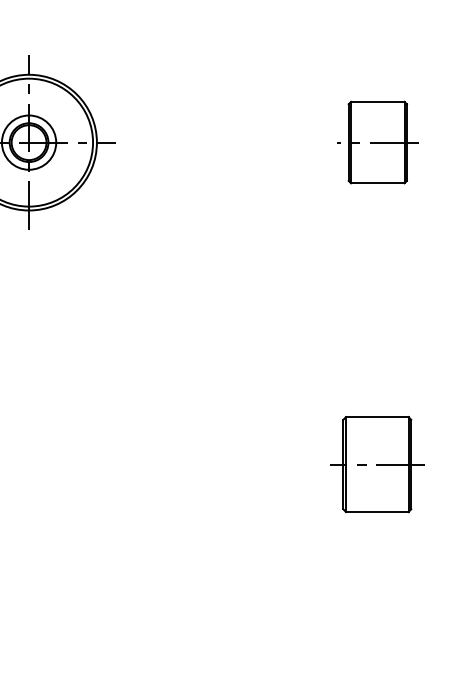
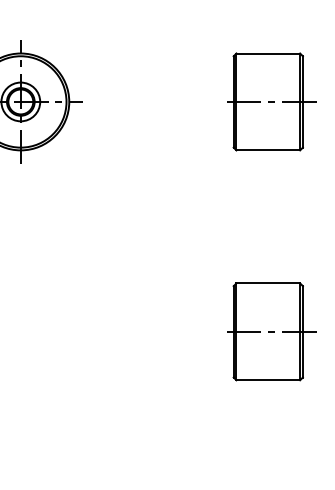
part: (380, 142) -> (271, 101), size x1.67
part: (380, 464) -> (271, 331), size x1.43

